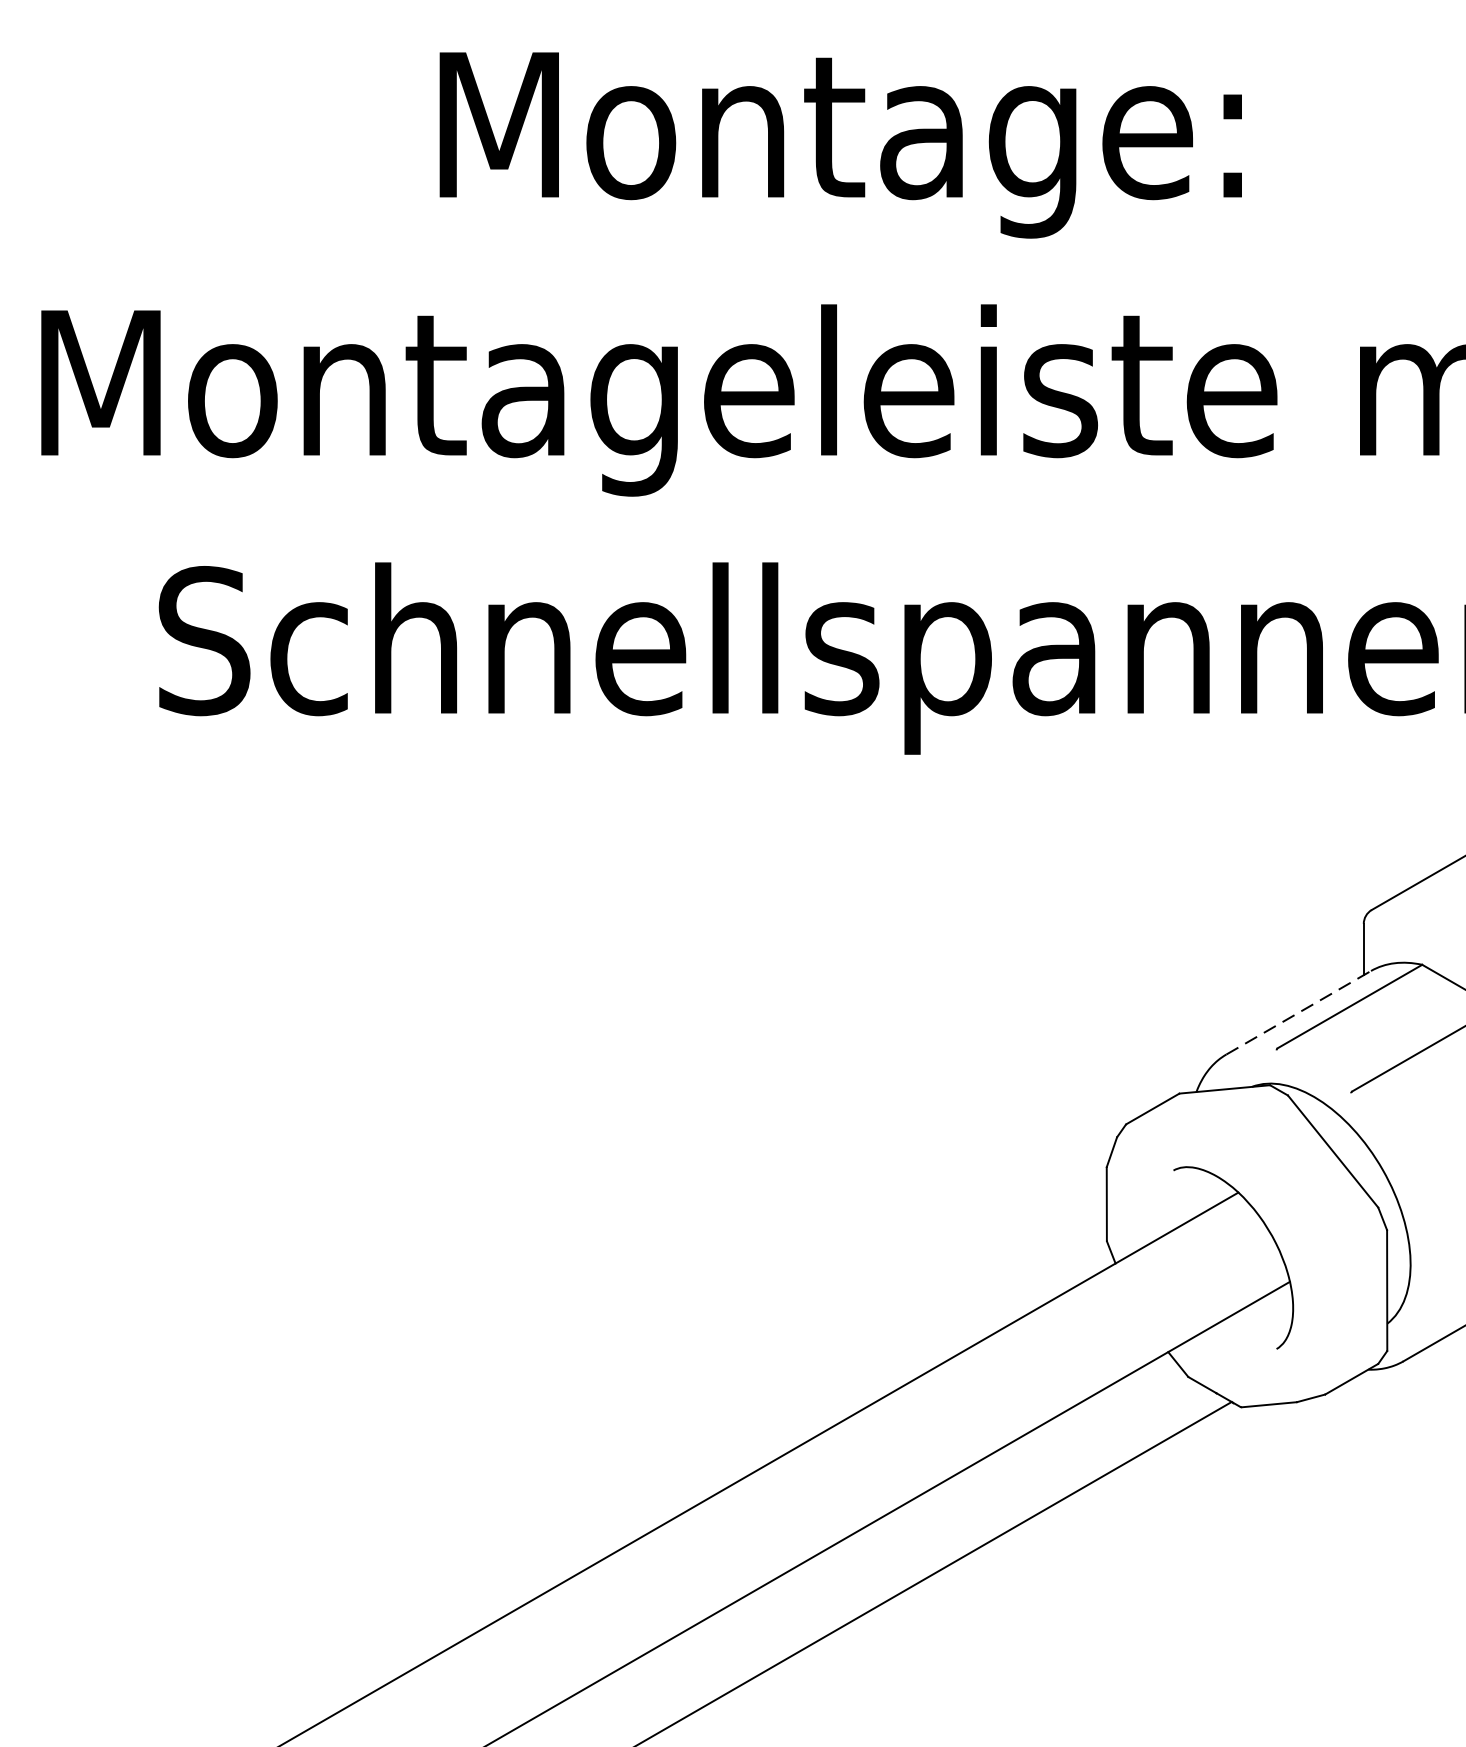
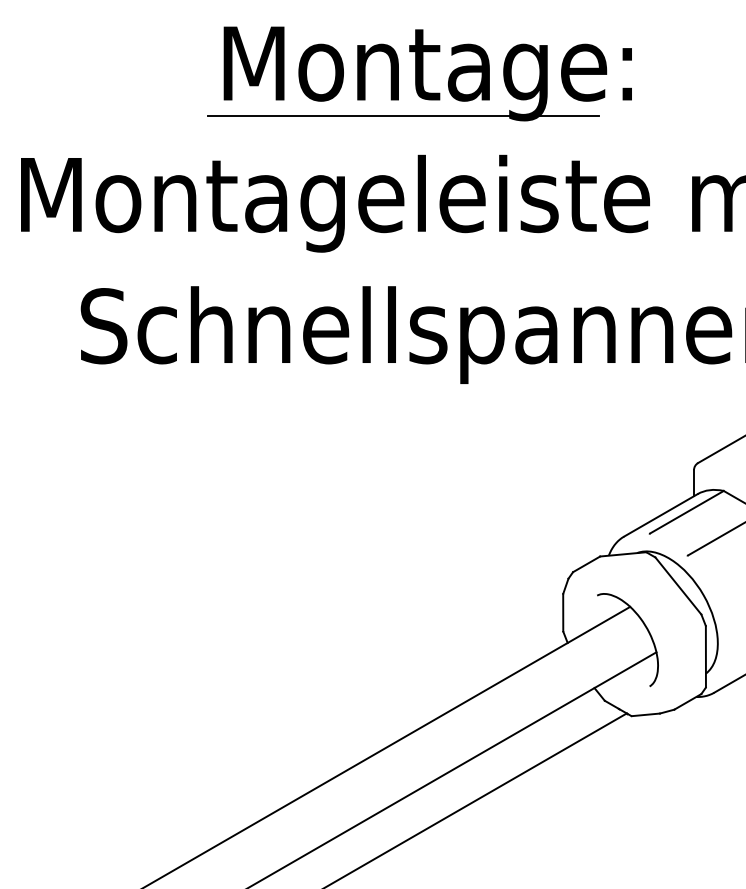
line: (792, 227) -> (403, 115), added
line: (1299, 1013) -> (661, 515), dashed -> solid

